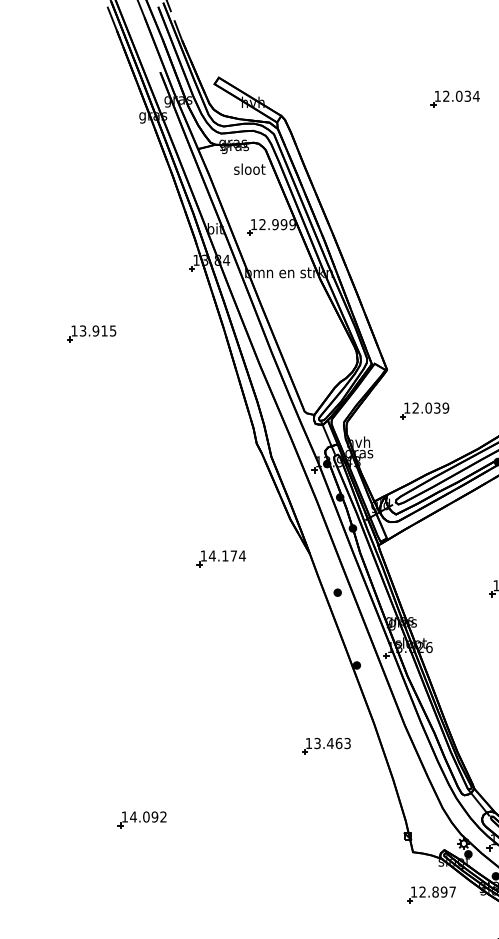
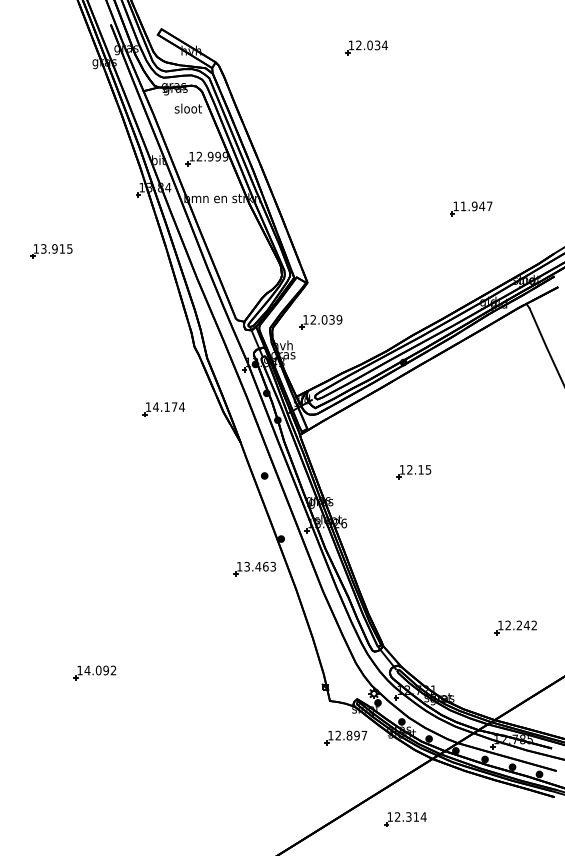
part: (423, 411) -> (320, 322), moved
part: (221, 558) -> (163, 409), moved
part: (325, 745) -> (254, 568), moved

